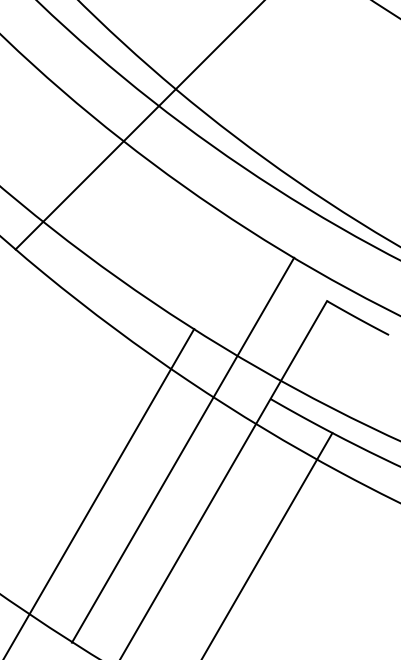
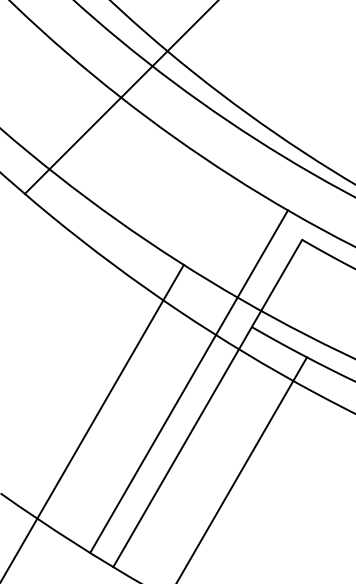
line: (182, 449) -> (188, 380), moved

